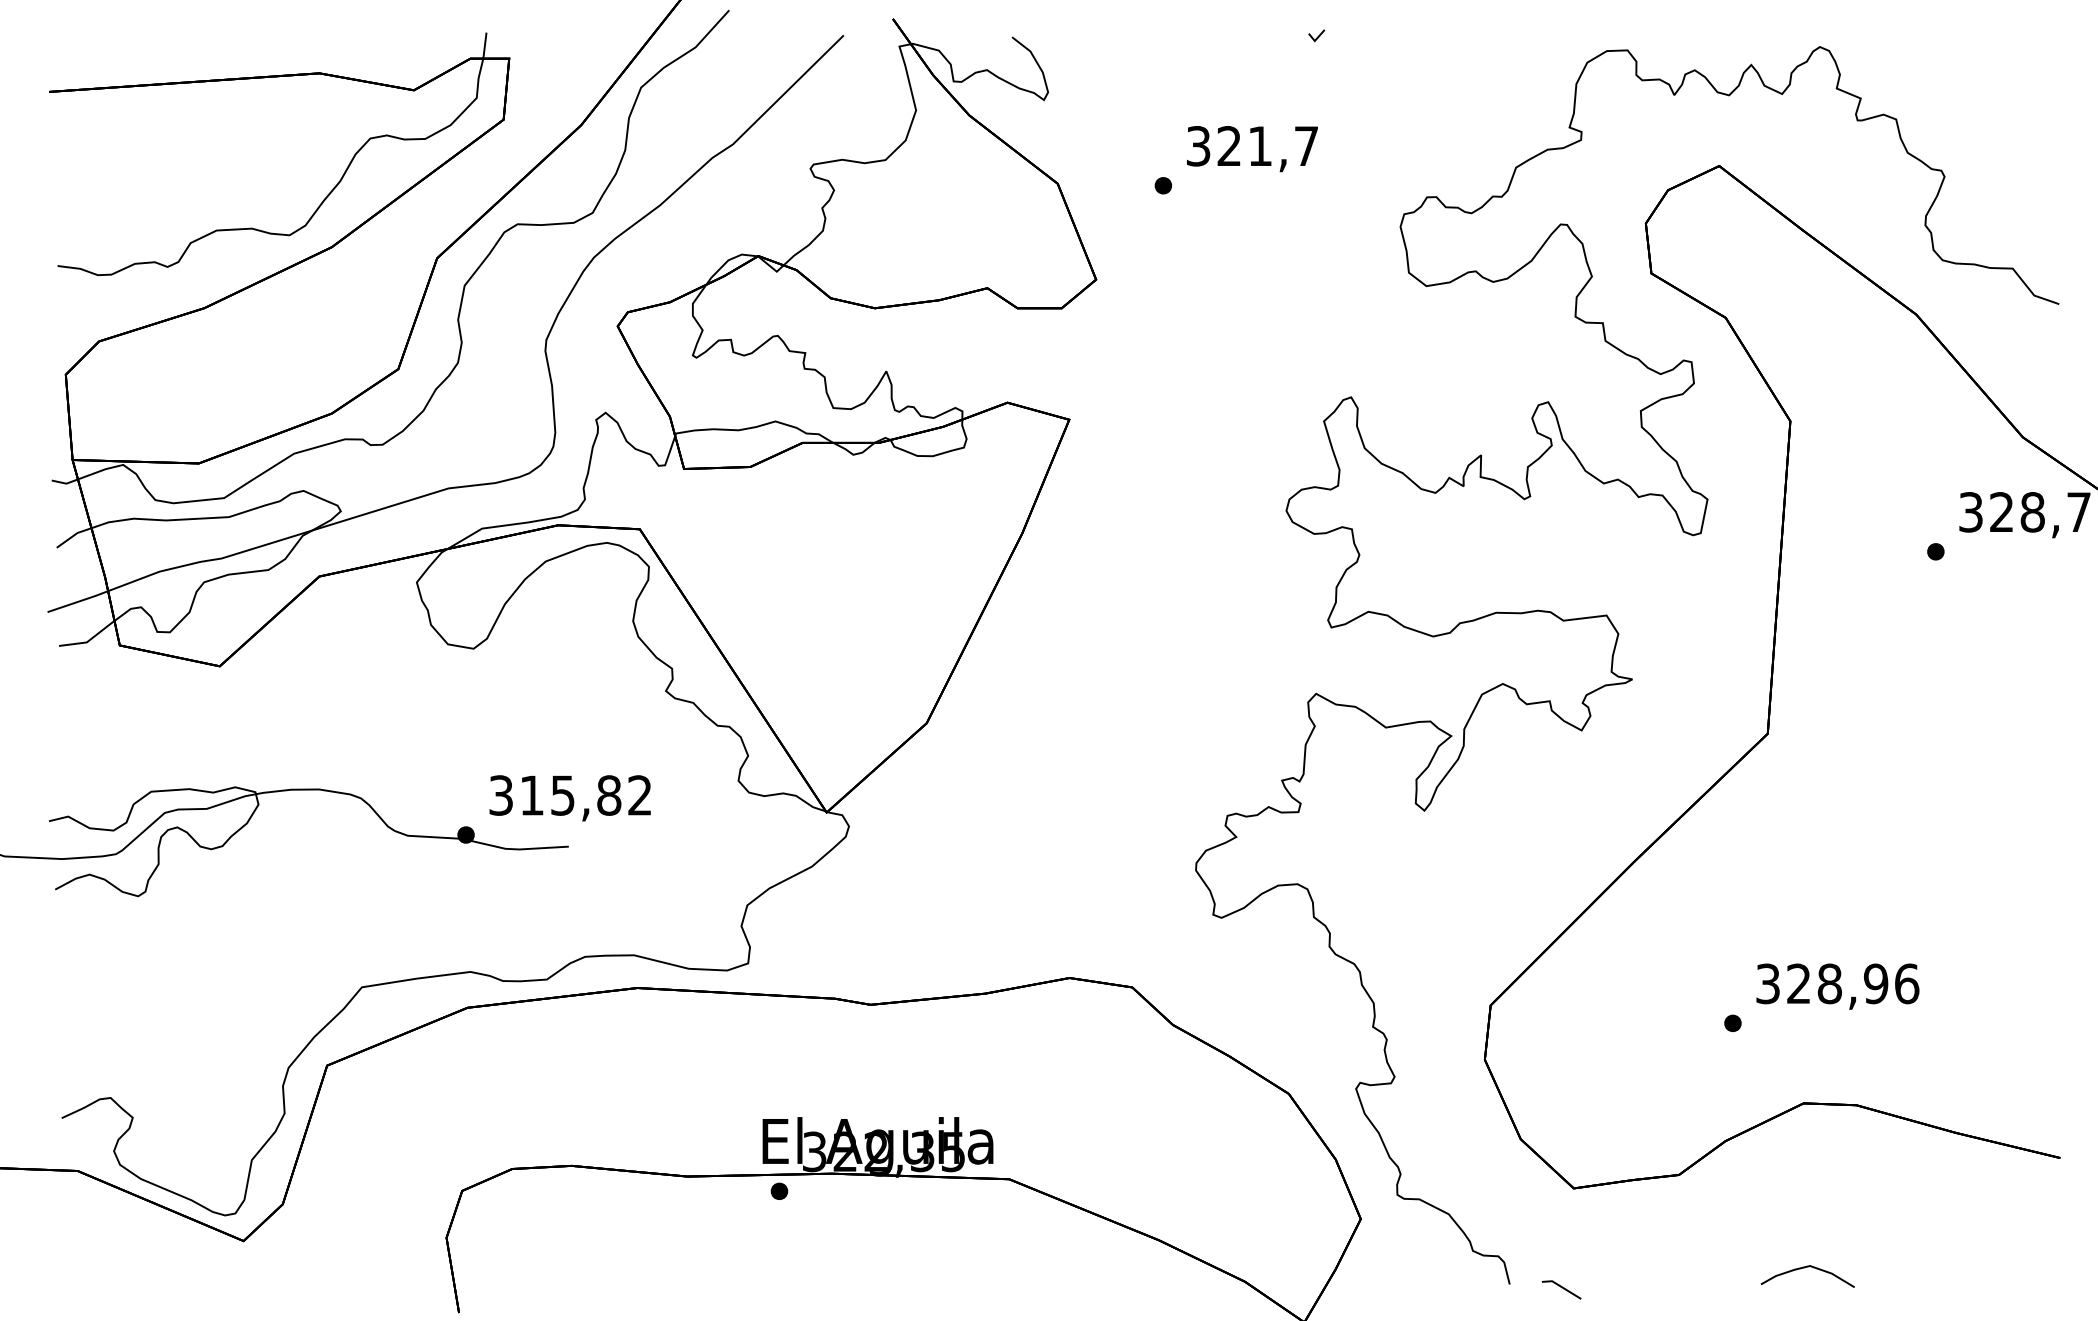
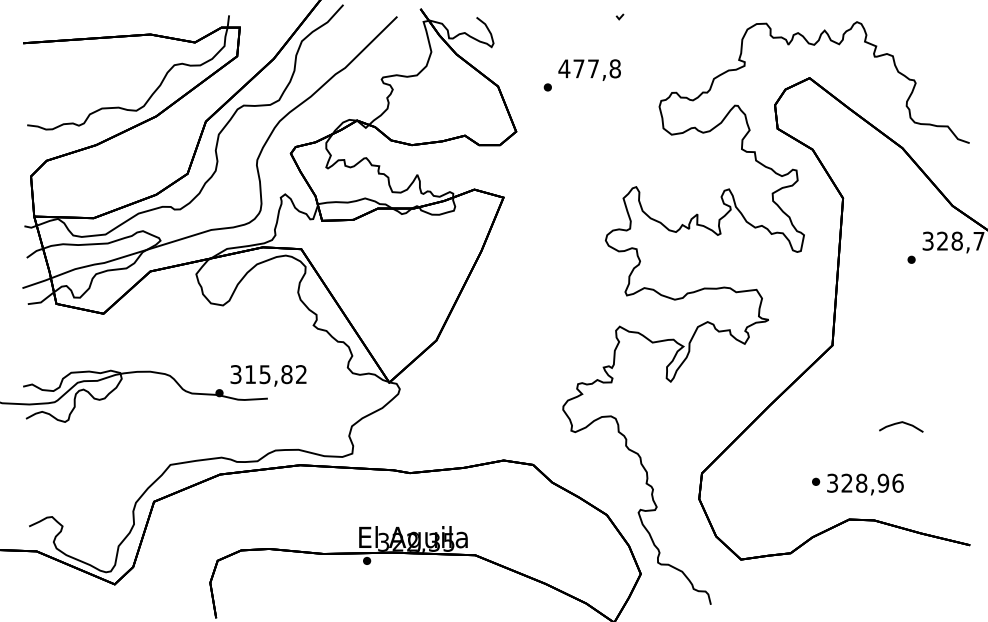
text: (1251, 145) -> (589, 68), 321,7 -> 477,8
text: (1837, 986) -> (865, 484), moved
curve: (1808, 1268) -> (901, 423), moved
line: (1561, 1290) -> (735, 607), removed

